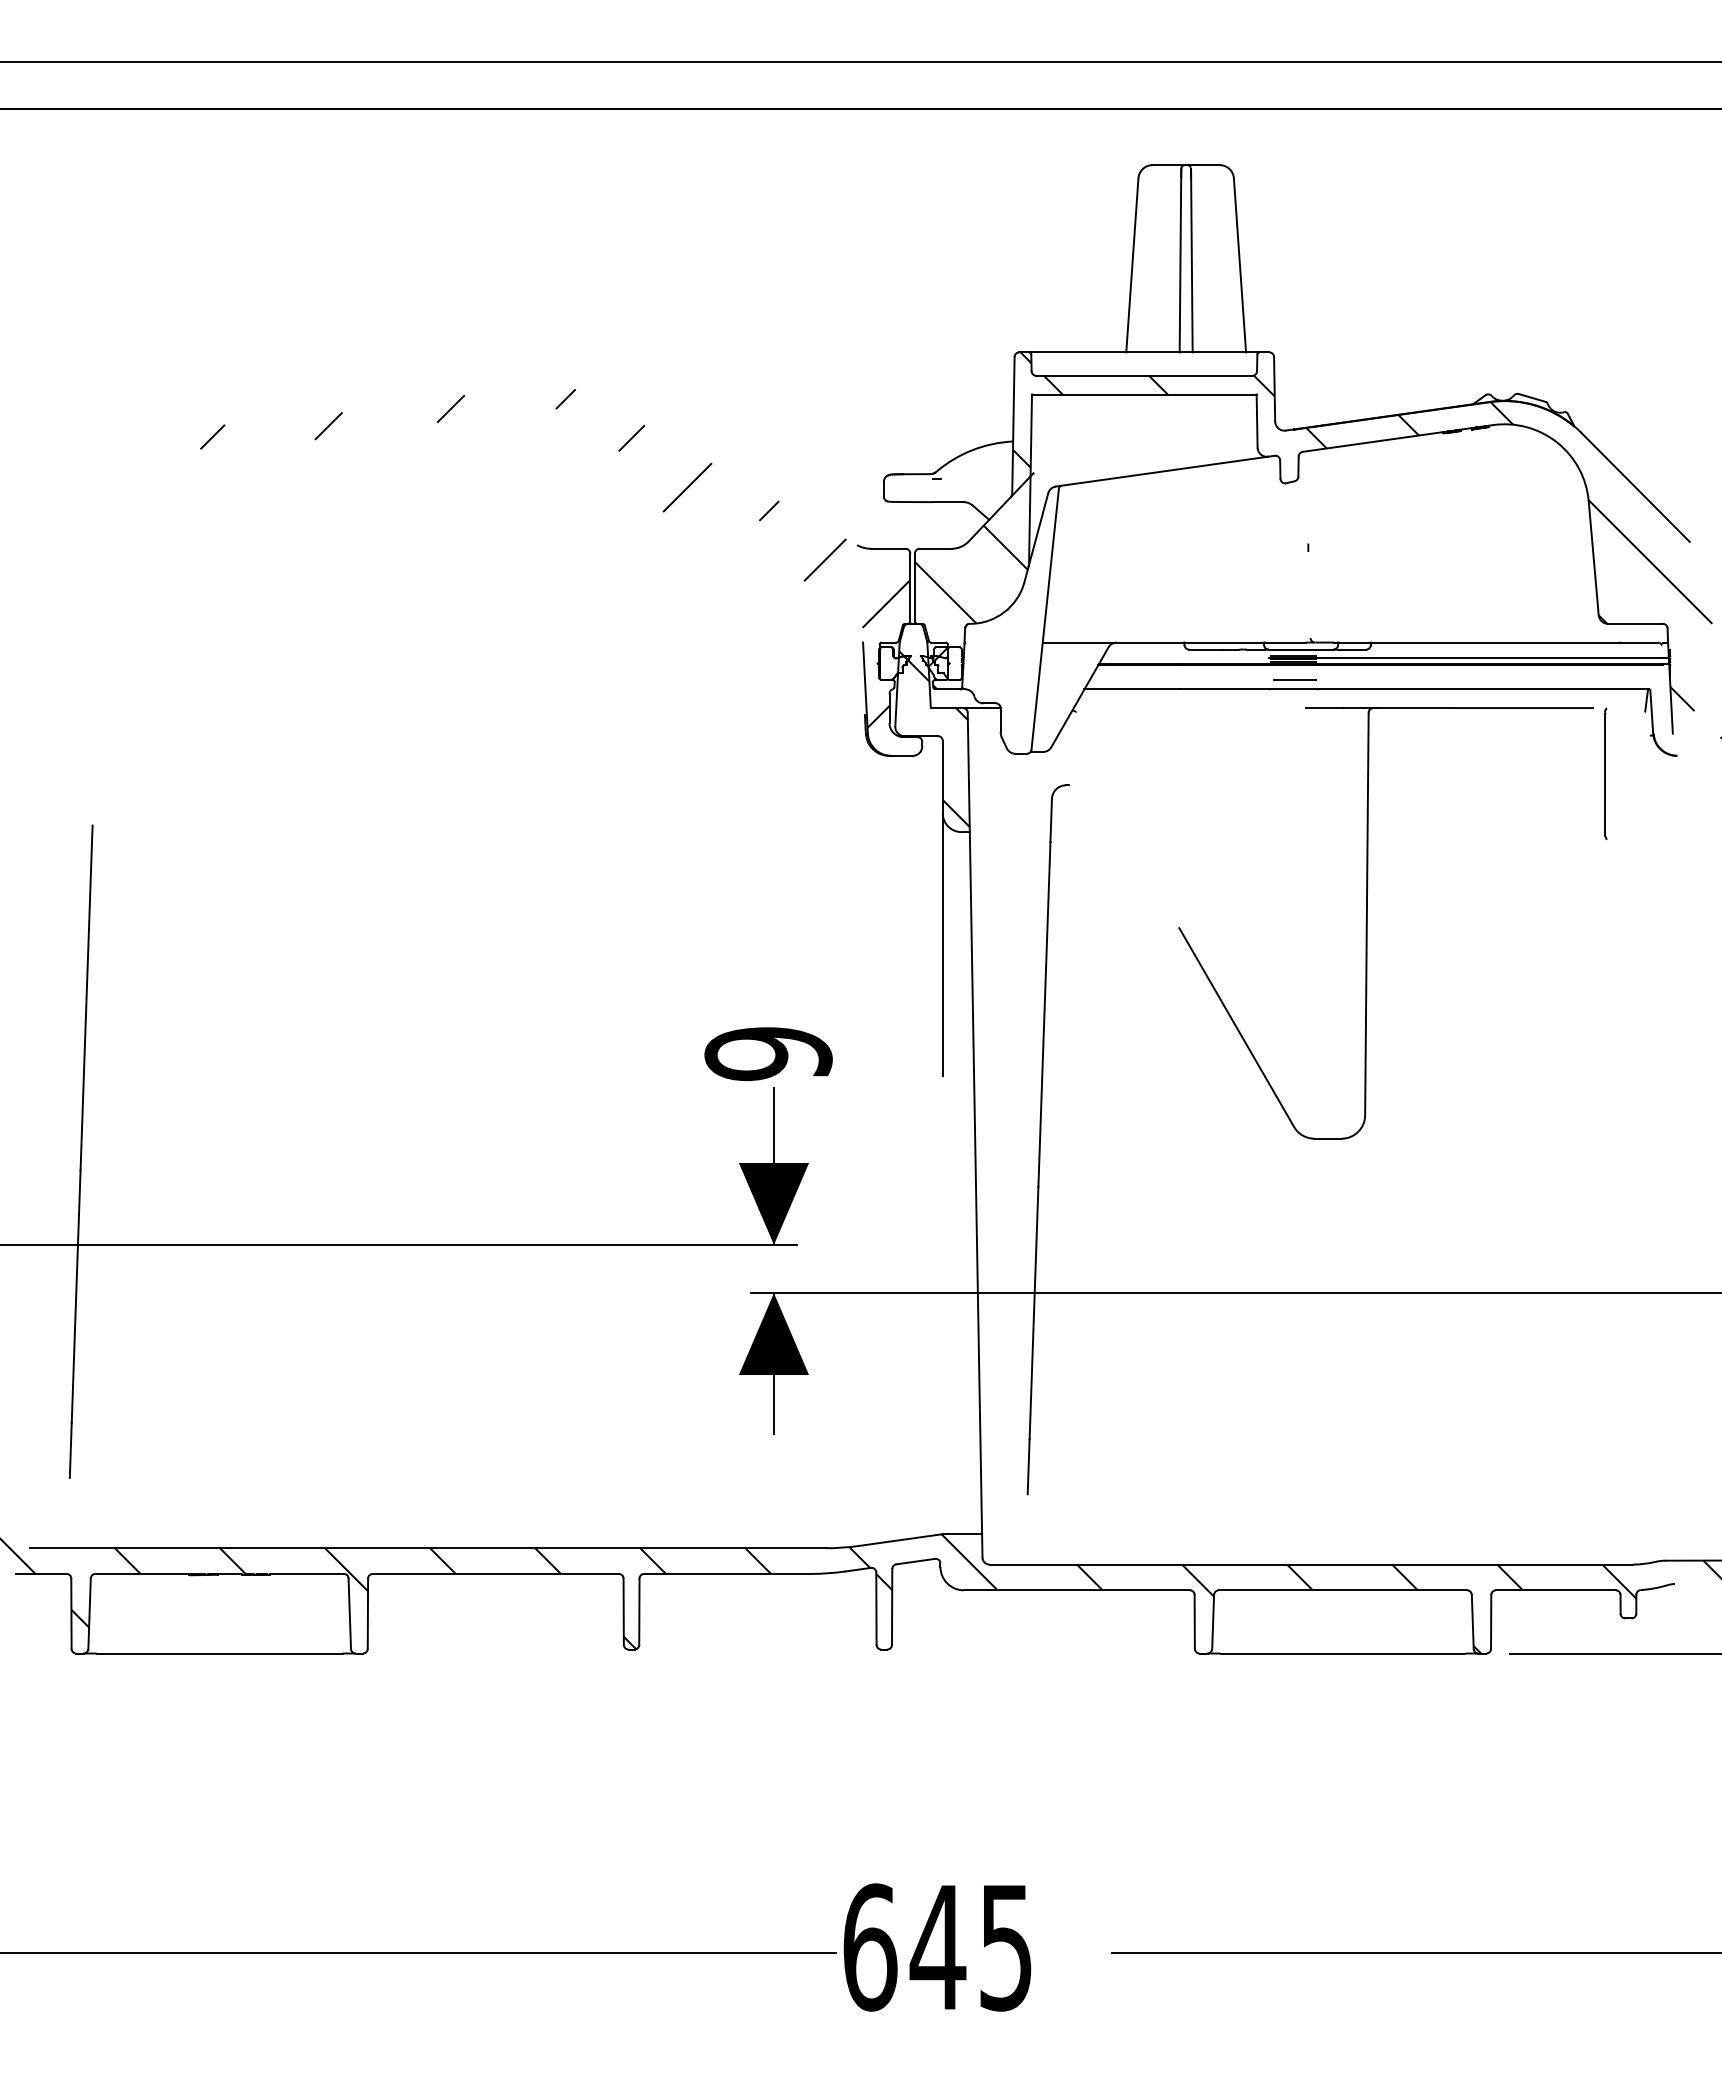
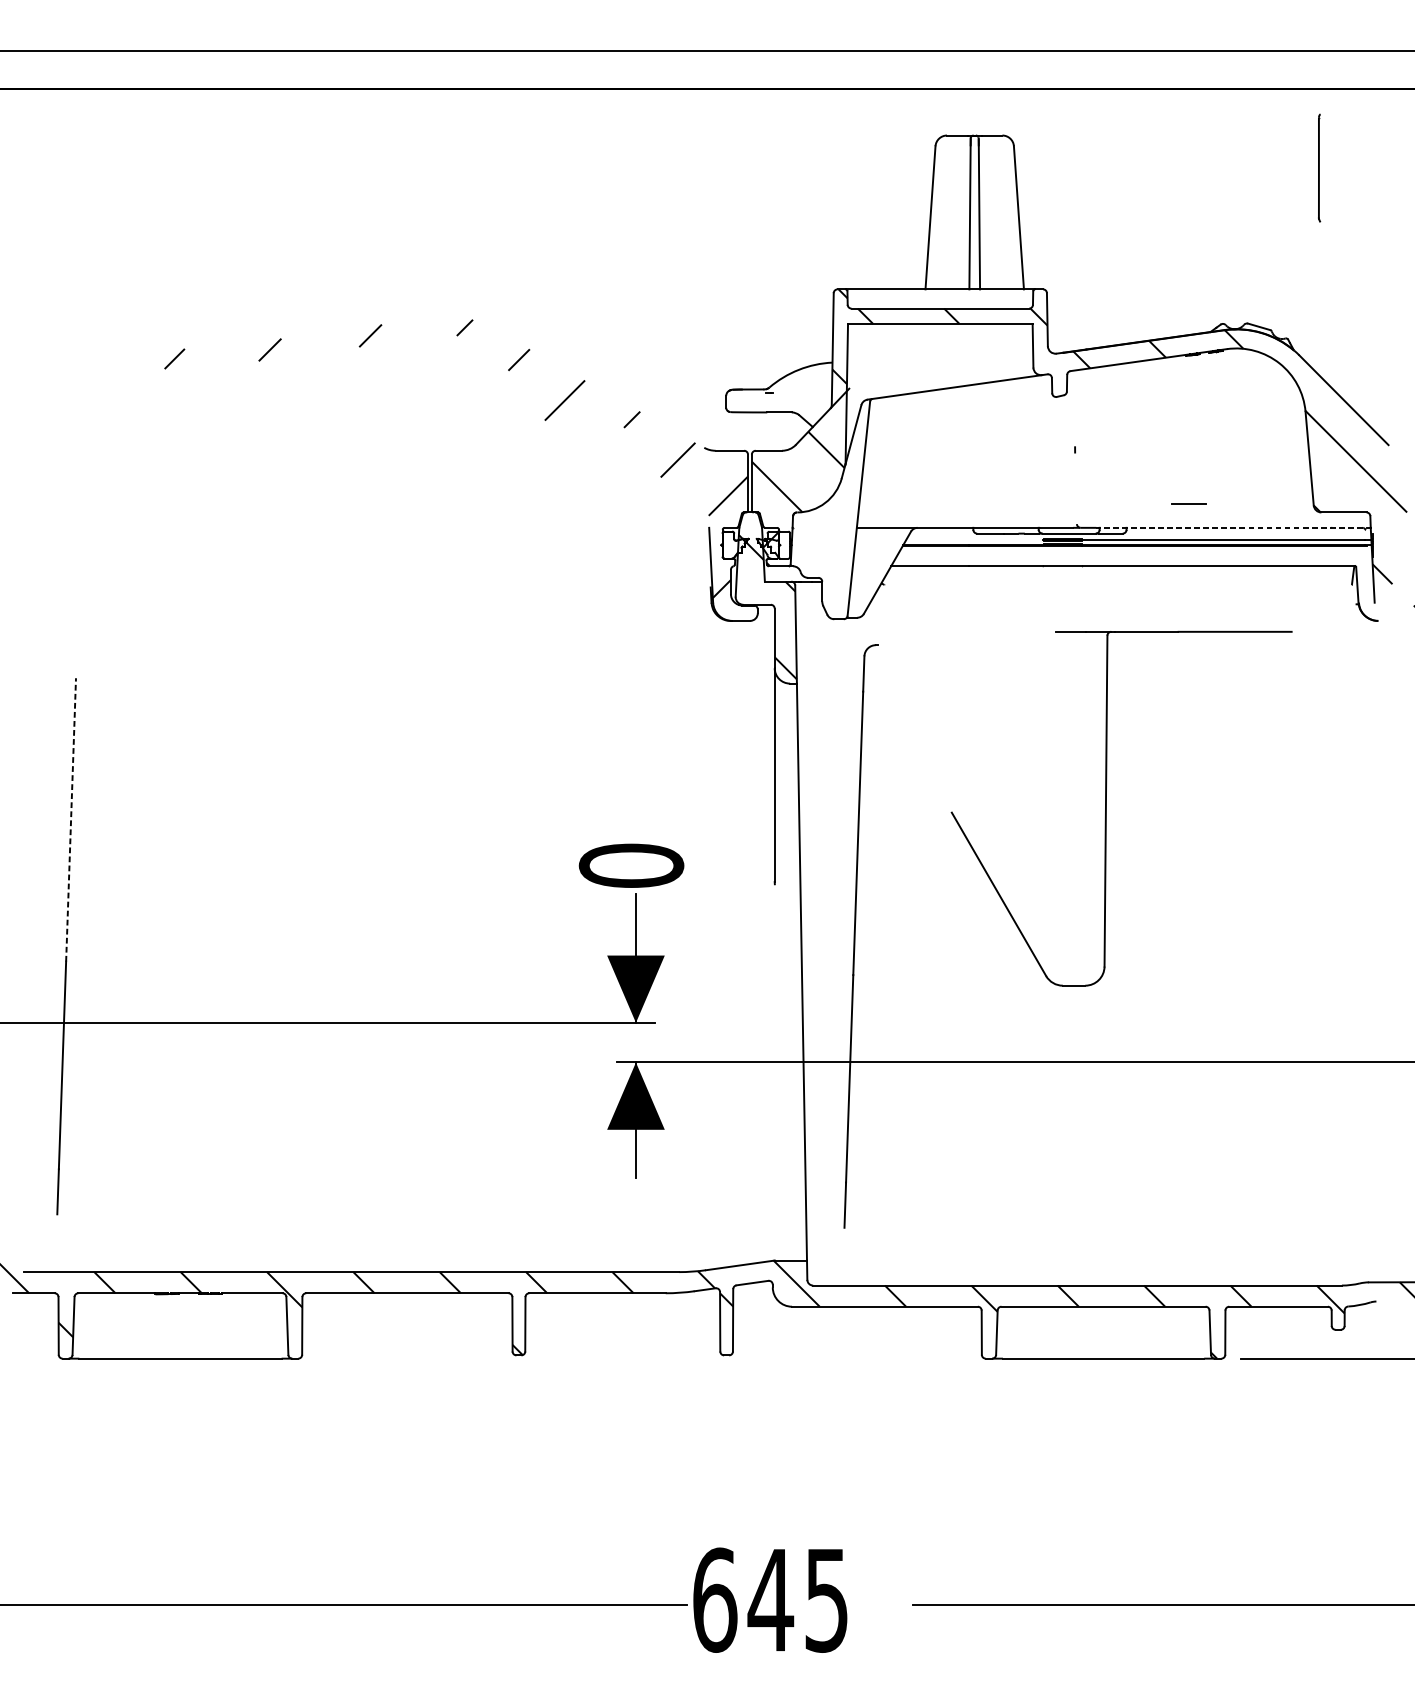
line: (1495, 642) -> (1228, 527), solid -> dashed
line: (1294, 679) -> (1188, 503), moved
part: (1605, 773) -> (1319, 167), moved
part: (1367, 923) -> (1106, 808), moved
line: (86, 997) -> (71, 819), solid -> dashed
text: (768, 1054) -> (631, 866), 9 -> 0

